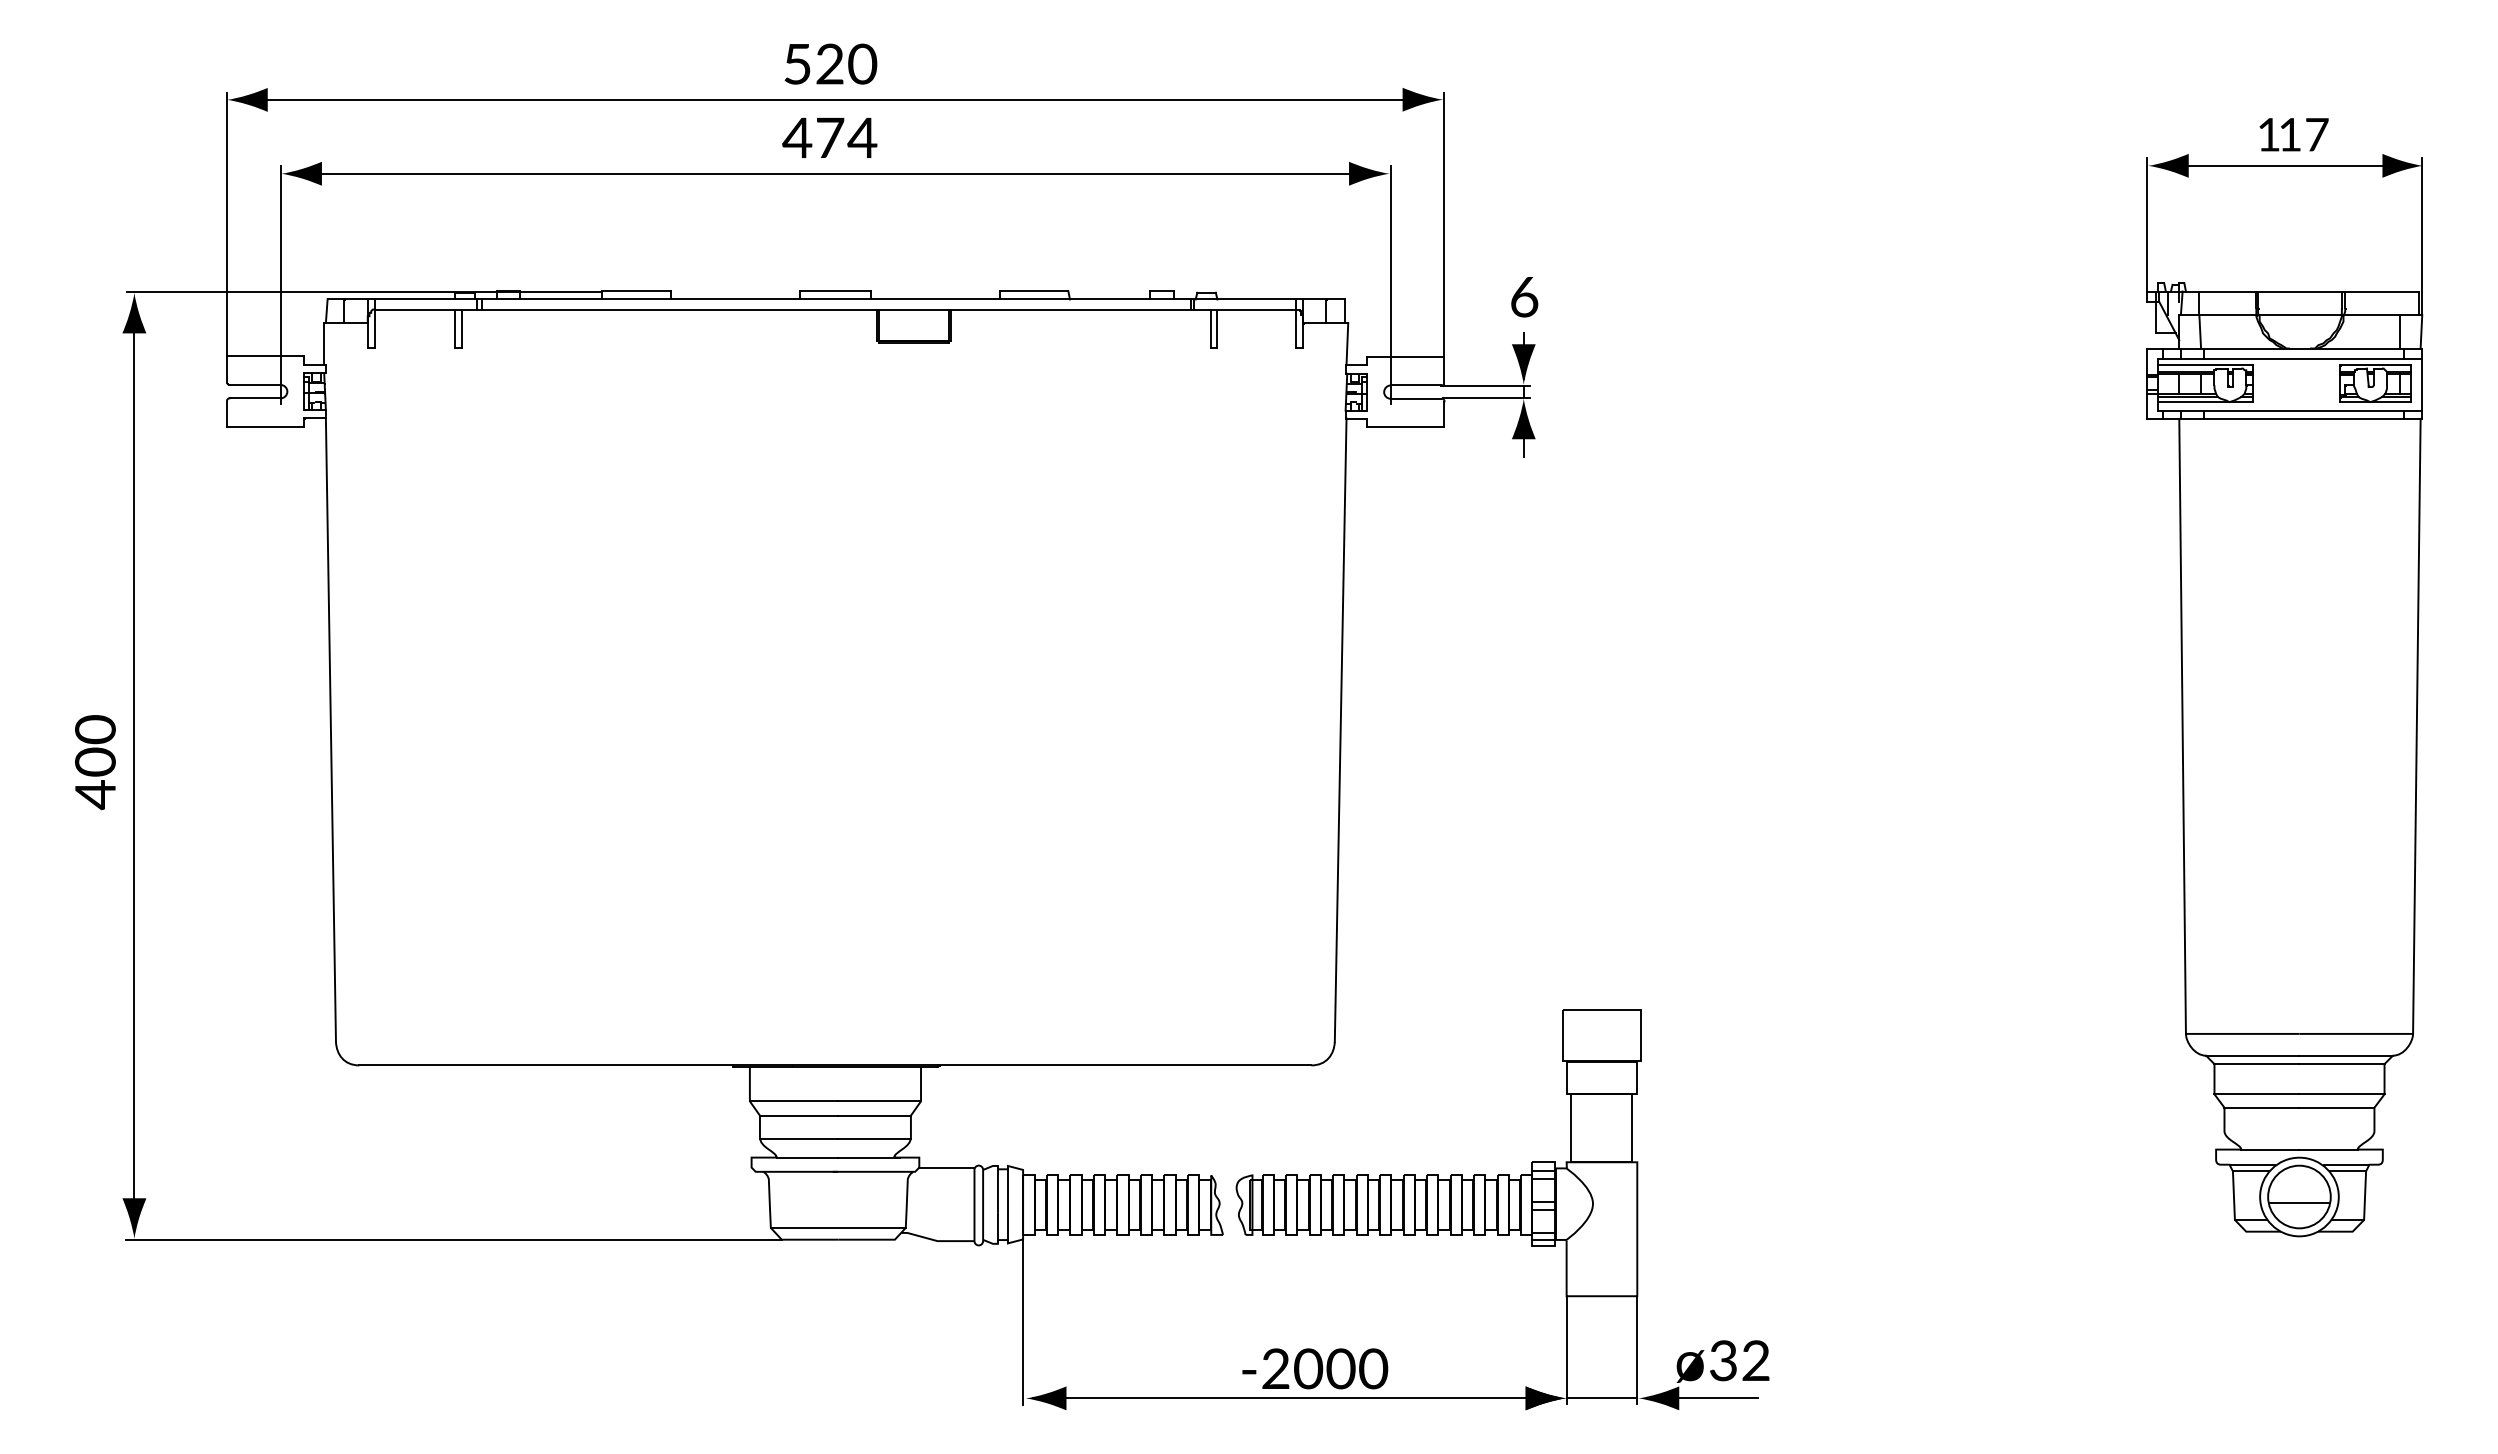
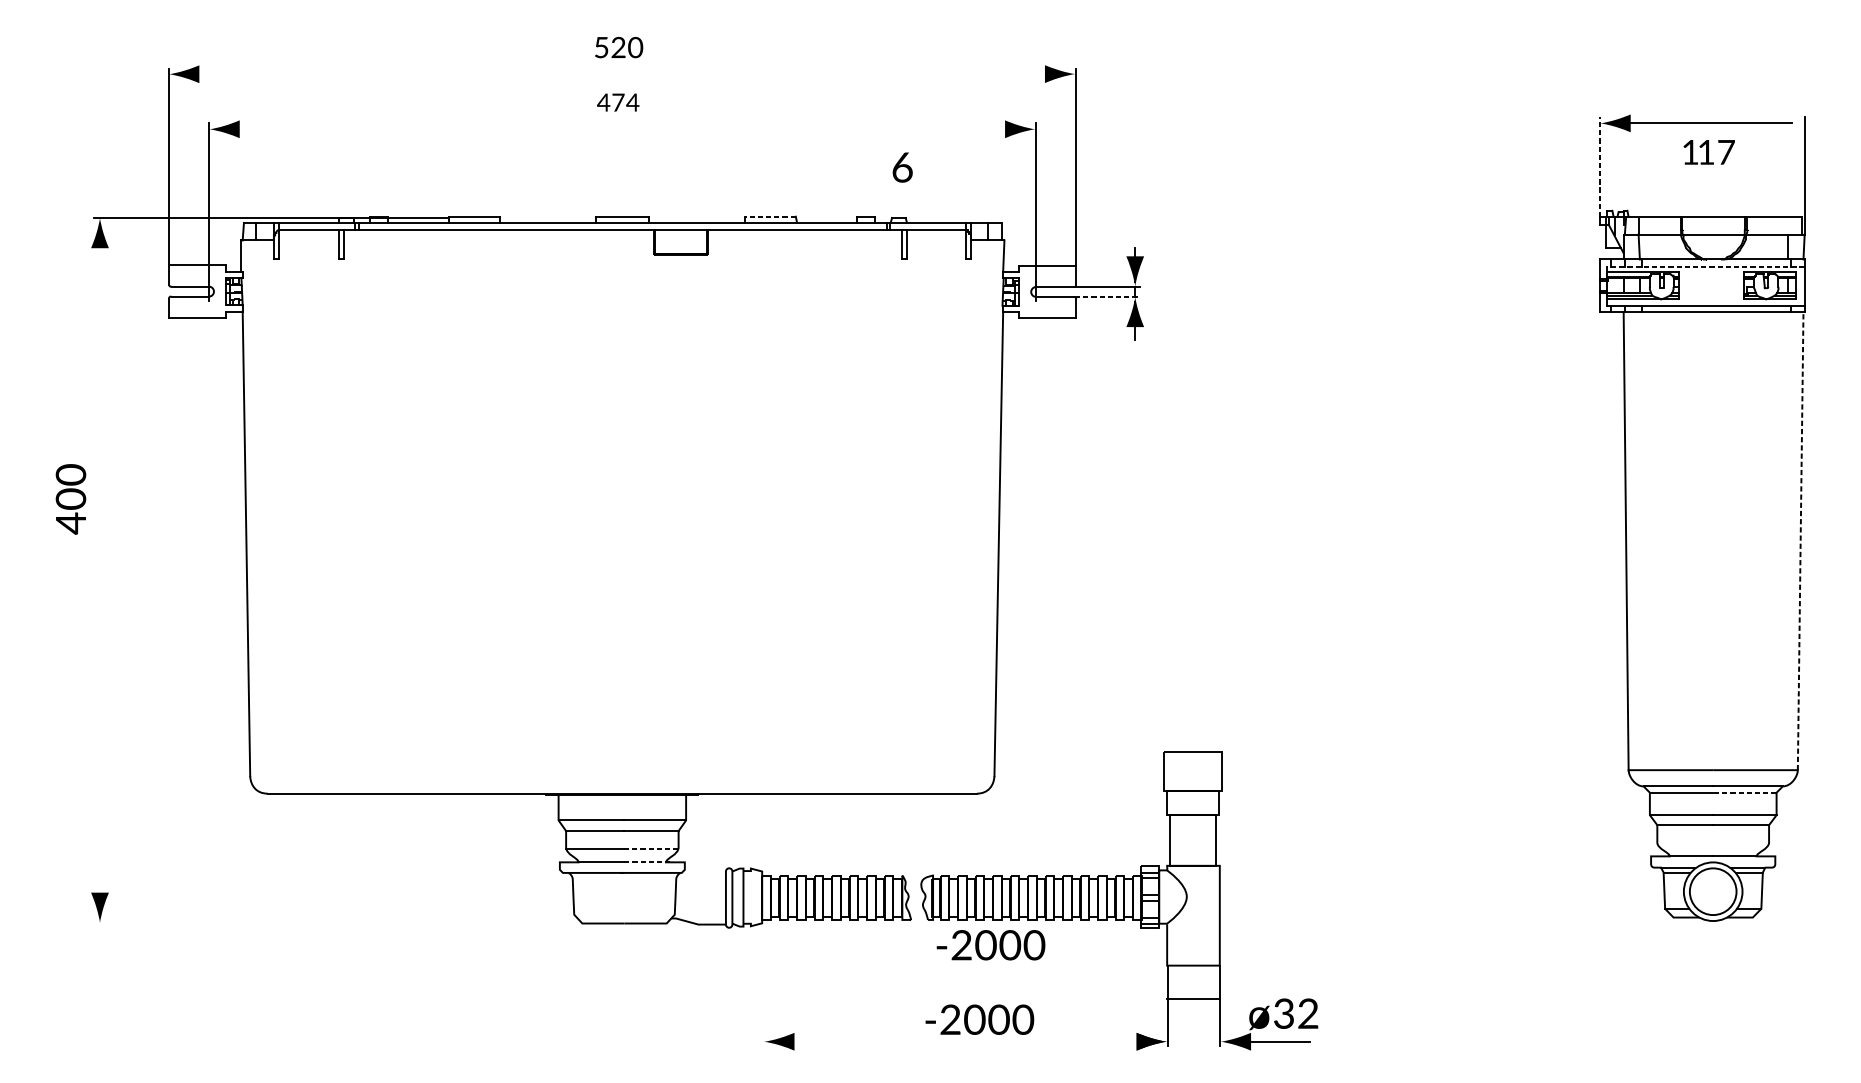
part: (830, 63) -> (618, 47), size x0.7
line: (832, 99) -> (620, 73), removed
part: (2293, 134) -> (1708, 152), moved
part: (829, 137) -> (617, 102), size x0.6
fill: (2402, 165) -> (1789, 123), removed
line: (832, 173) -> (620, 129), removed
line: (2147, 224) -> (1599, 167), solid -> dashed
line: (1033, 291) -> (769, 217), solid -> dashed
part: (1524, 297) -> (902, 167), moved
line: (2289, 358) -> (1705, 266), solid -> dashed
line: (1486, 398) -> (1107, 296), solid -> dashed
line: (2416, 726) -> (1800, 541), solid -> dashed
part: (95, 762) -> (71, 499), moved
line: (134, 767) -> (100, 571), removed
line: (2341, 1064) -> (1744, 792), solid -> dashed
line: (874, 1139) -> (651, 848), solid -> dashed
line: (869, 1157) -> (647, 862), solid -> dashed
line: (946, 1167) -> (705, 869), removed
line: (2299, 1203) -> (1713, 896), removed
line: (1007, 1204) -> (750, 897), removed
line: (837, 1227) -> (623, 914), removed
line: (453, 1239) -> (337, 923), removed
part: (1330, 1268) -> (991, 944), added
line: (1023, 1321) -> (762, 984), removed
line: (1291, 1398) -> (962, 1041), removed
line: (1601, 1398) -> (1193, 998), moved

